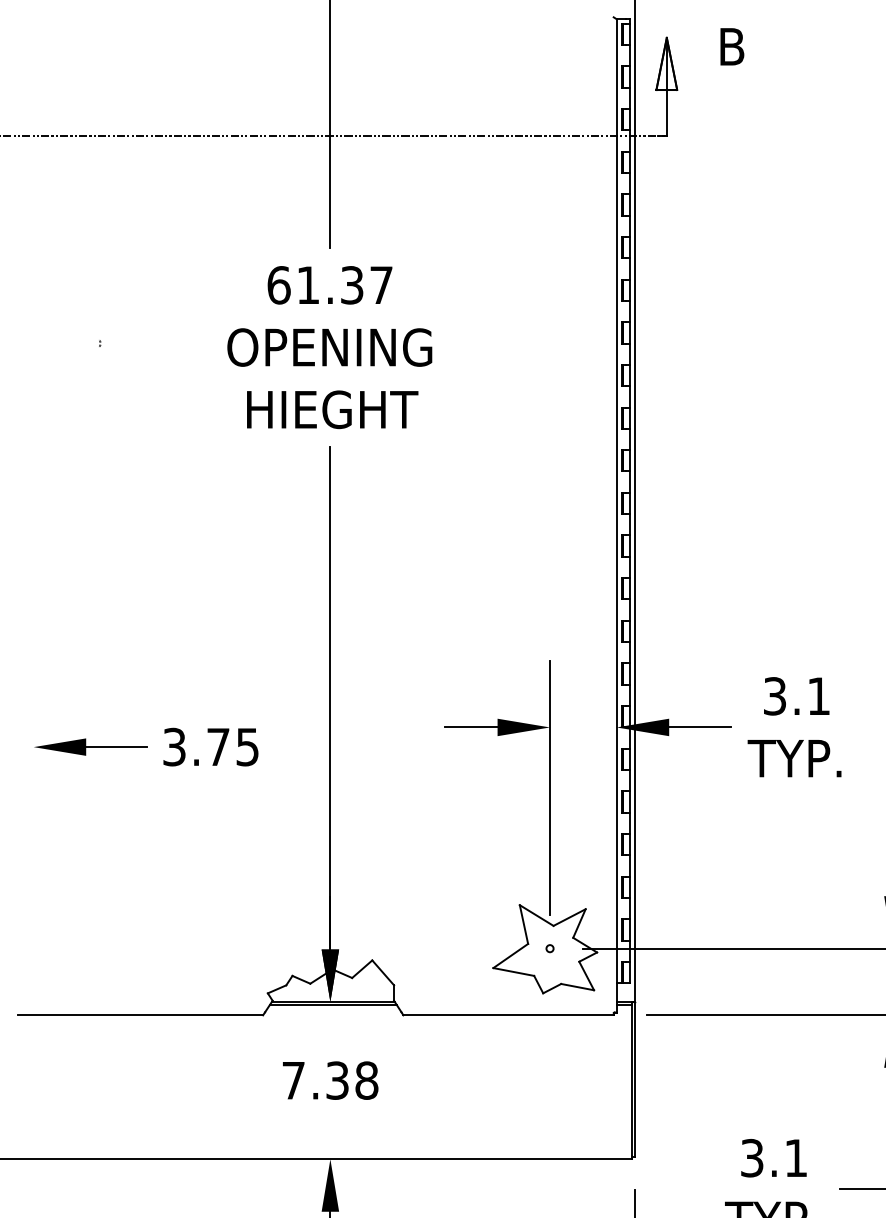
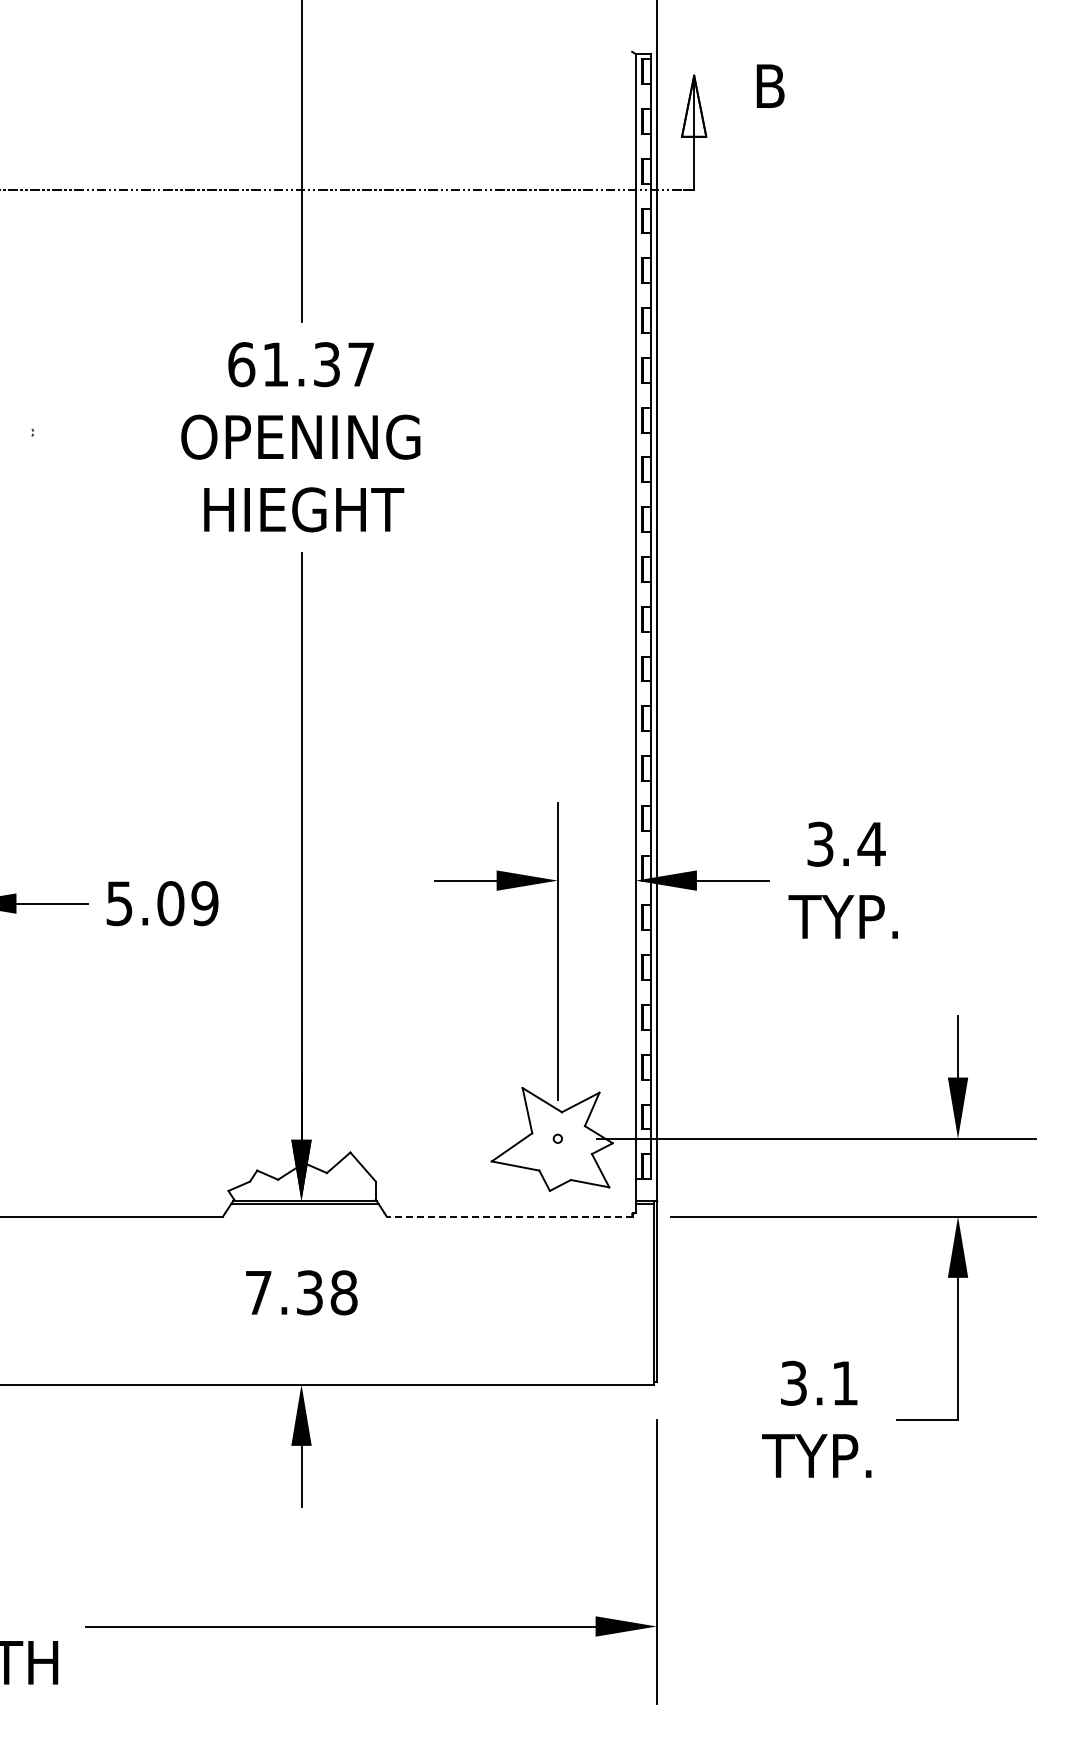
text: (818, 696) -> (871, 844), 3.1 -> 3.4
text: (211, 747) -> (162, 903), 3.75 -> 5.09
line: (508, 1015) -> (509, 1216), solid -> dashed

